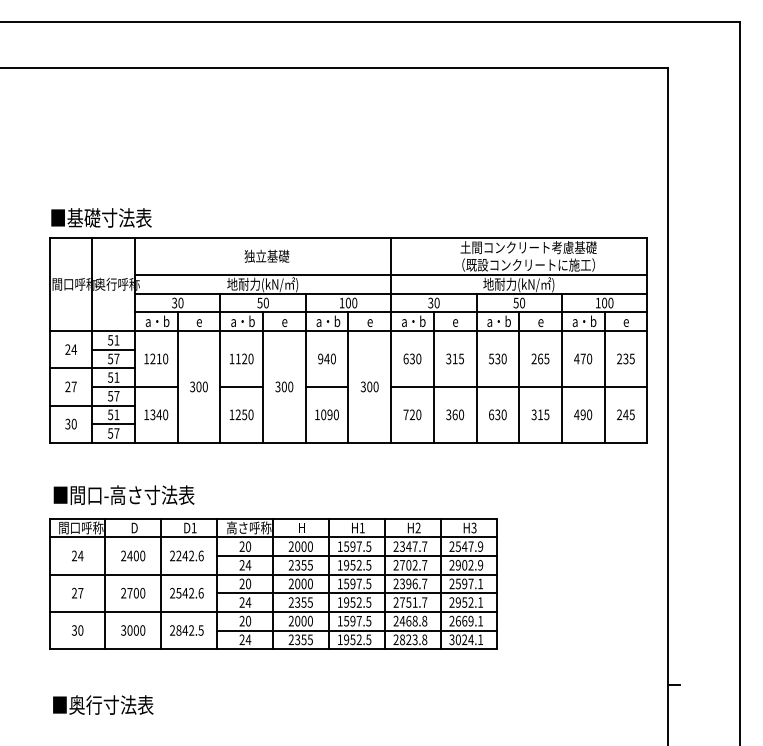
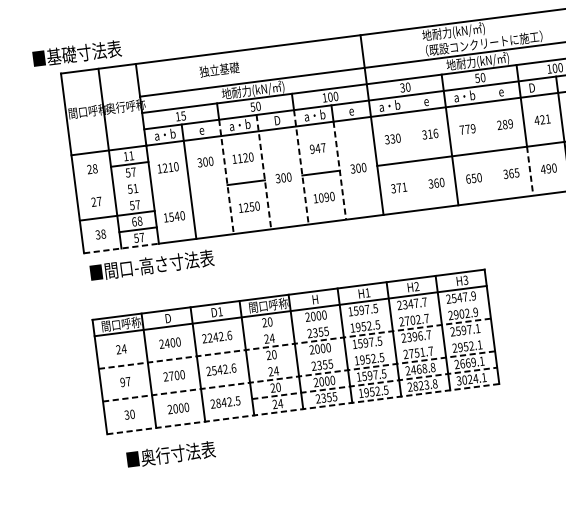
text: (101, 217) -> (77, 53), moved
text: (528, 247) -> (482, 28), 土間コンクリート考慮基礎 -> 地耐力(kN/㎡)
text: (266, 255) -> (219, 69), moved
text: (177, 302) -> (180, 115), 30 -> 15
text: (285, 321) -> (277, 120), e -> D
text: (584, 321) -> (539, 86), a・b -> D
text: (110, 340) -> (125, 156), 51 -> 11
text: (74, 349) -> (95, 168), 24 -> 28
text: (332, 358) -> (322, 147), 940 -> 947
text: (405, 358) -> (386, 139), 630 -> 330
text: (461, 358) -> (435, 133), 315 -> 316
text: (497, 358) -> (467, 129), 530 -> 779
text: (543, 358) -> (507, 123), 265 -> 289
text: (586, 358) -> (545, 119), 470 -> 421
line: (91, 368) -> (112, 183), removed
line: (433, 377) -> (413, 152), removed
line: (519, 377) -> (488, 143), removed
line: (220, 378) -> (226, 177), solid -> dashed
line: (263, 378) -> (264, 172), solid -> dashed
line: (305, 378) -> (301, 168), solid -> dashed
line: (134, 386) -> (152, 194), removed
text: (198, 386) -> (205, 161), moved
line: (348, 386) -> (339, 170), solid -> dashed
text: (113, 414) -> (136, 221), 51 -> 68
text: (152, 414) -> (171, 216), 1340 -> 1540
text: (412, 414) -> (399, 187), 720 -> 371
text: (497, 414) -> (473, 178), 630 -> 650
text: (540, 414) -> (511, 173), 315 -> 365
line: (561, 414) -> (529, 170), solid -> dashed
text: (73, 424) -> (102, 234), 30 -> 38
line: (92, 442) -> (121, 248), solid -> dashed
text: (123, 494) -> (151, 264), moved
text: (237, 527) -> (258, 306), 高さ呼称 -> 間口呼称
line: (356, 556) -> (365, 318), removed
line: (273, 574) -> (295, 343), solid -> dashed
text: (73, 593) -> (121, 382), 27 -> 97
line: (356, 593) -> (370, 350), removed
line: (273, 611) -> (299, 376), solid -> dashed
text: (123, 630) -> (169, 409), 3000 -> 2000
line: (356, 630) -> (374, 383), solid -> dashed
line: (273, 649) -> (303, 409), solid -> dashed
text: (103, 704) -> (171, 453), moved

